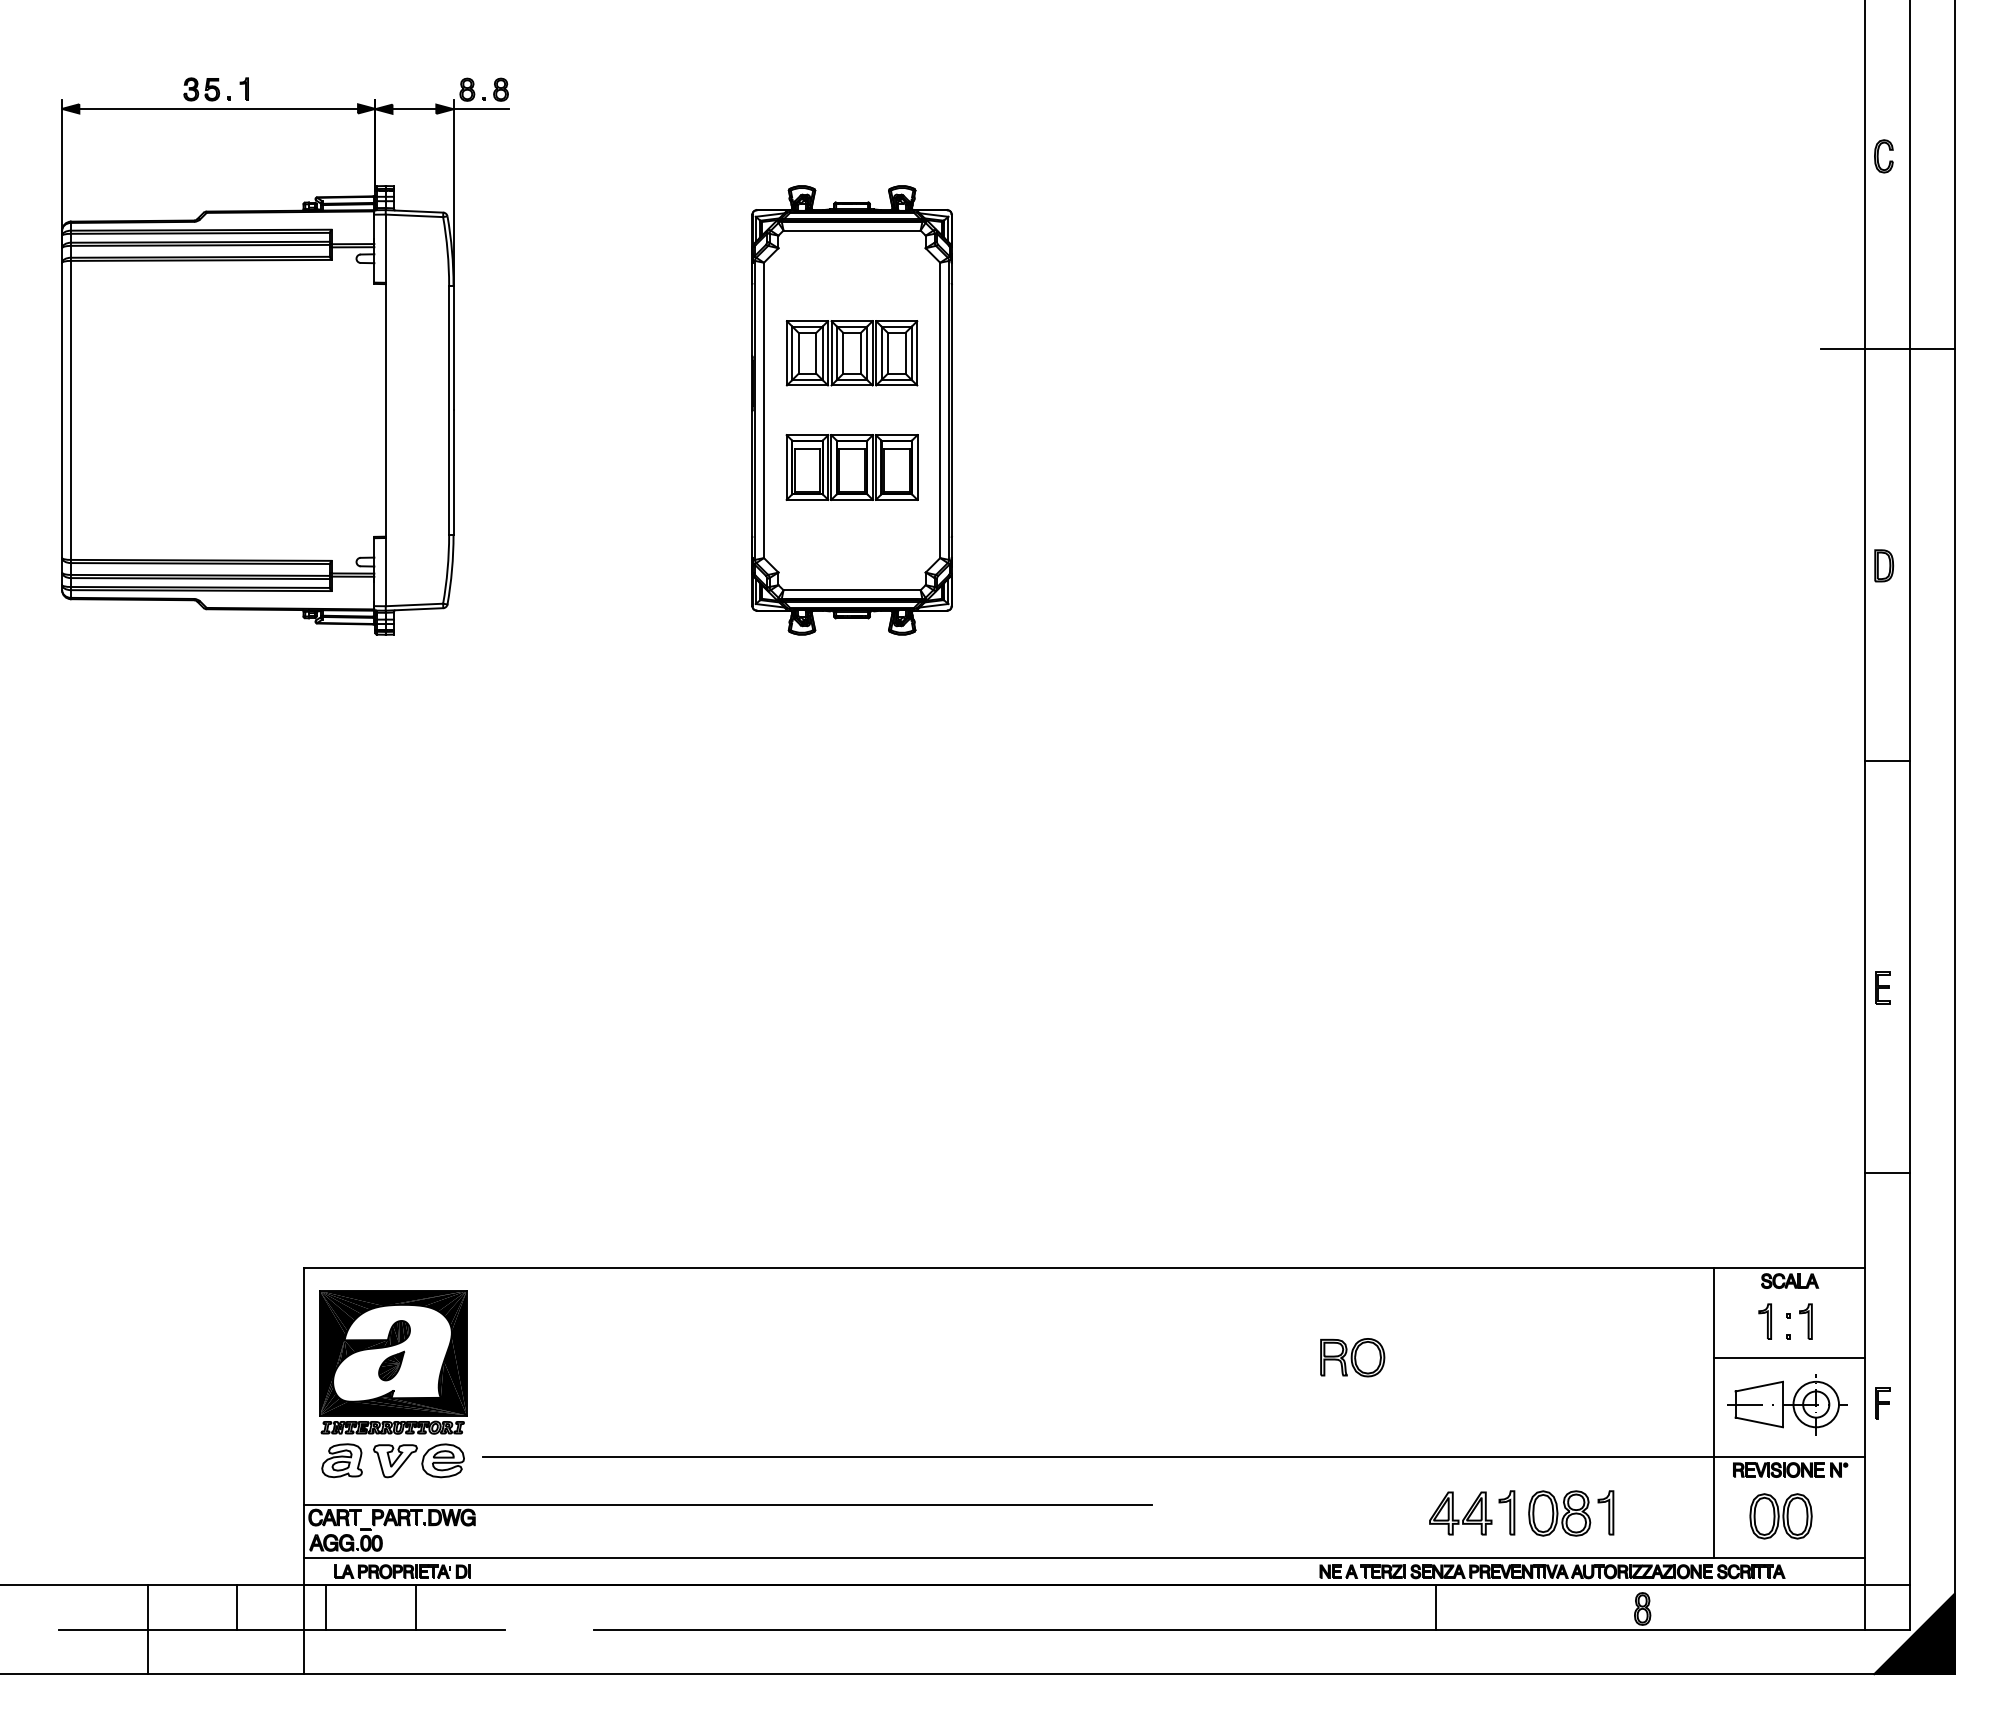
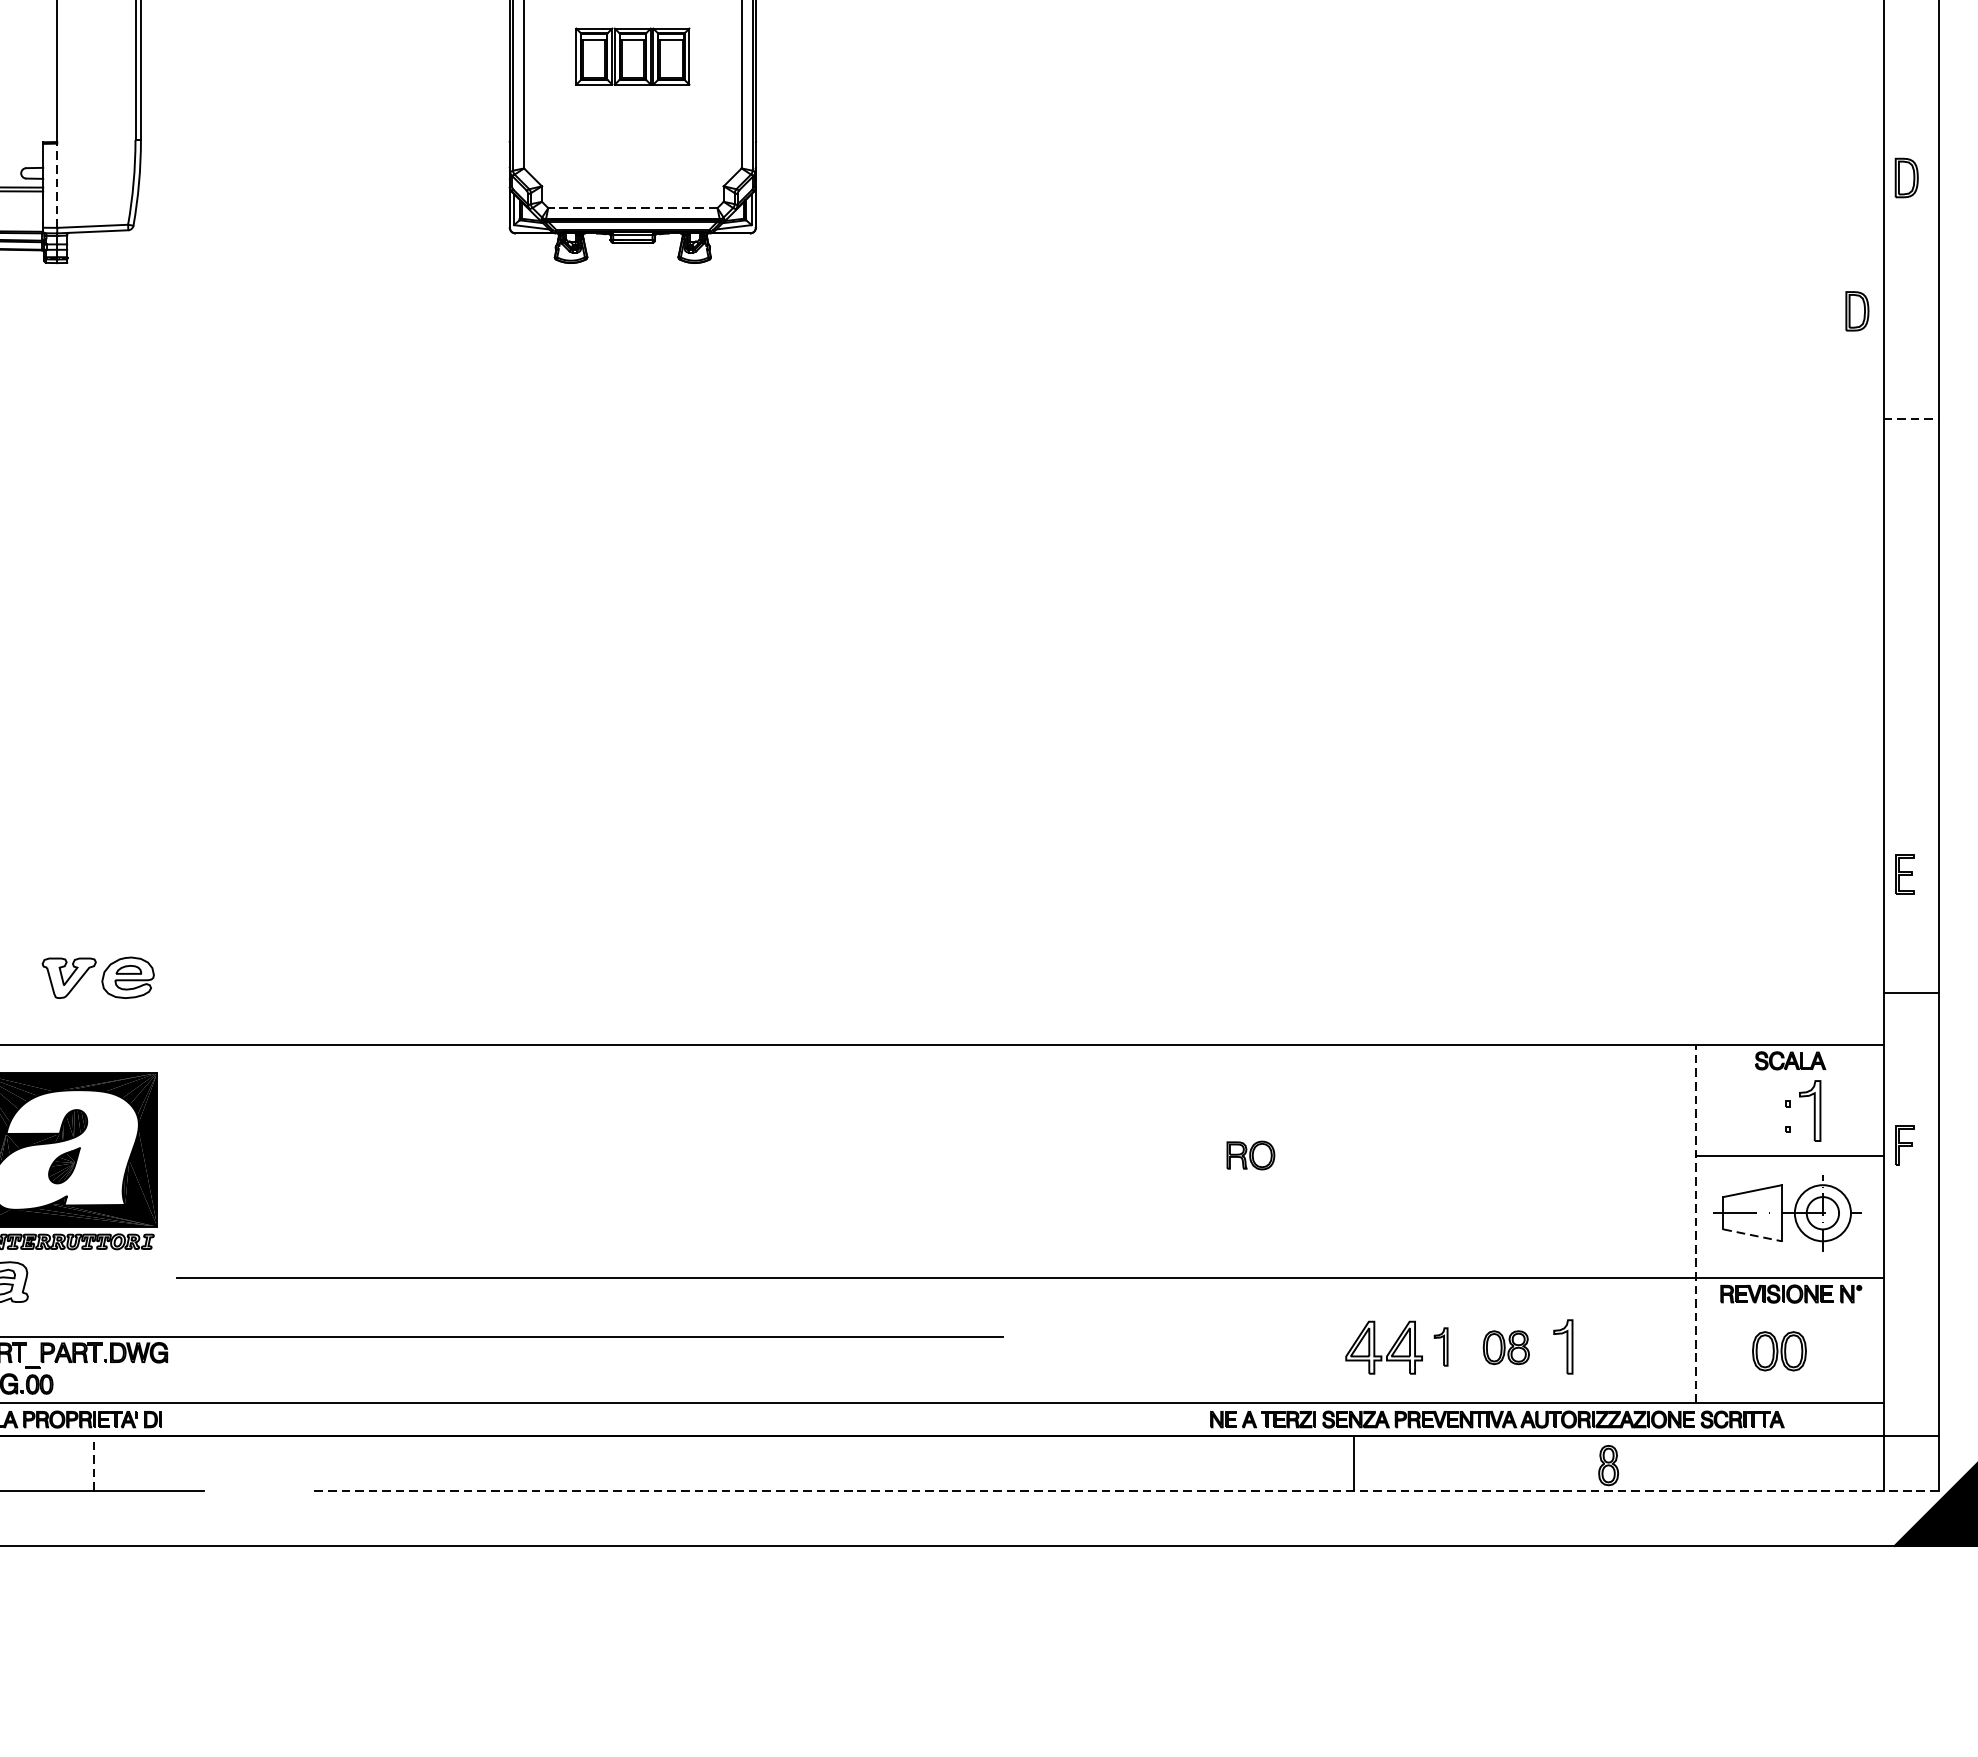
part: (851, 467) -> (632, 56), size x0.7
line: (385, 571) -> (56, 184), solid -> dashed
line: (852, 590) -> (633, 208), solid -> dashed
part: (1844, 673) -> (1857, 310), added
line: (1888, 761) -> (1912, 419), solid -> dashed
part: (1882, 987) -> (1904, 873), moved
line: (1887, 1173) -> (1910, 993), moved
part: (1764, 1321) -> (1759, 1110), removed
part: (1805, 1321) -> (1809, 1110), size x1.4
part: (1352, 1357) -> (1250, 1155), size x0.6
part: (1882, 1403) -> (1904, 1145), moved
line: (1713, 1413) -> (1696, 1224), solid -> dashed
line: (1759, 1422) -> (1752, 1235), solid -> dashed
part: (418, 1460) -> (97, 977), moved
part: (1506, 1512) -> (1440, 1346), size x0.7
part: (1559, 1513) -> (1506, 1347), size x0.6
part: (1780, 1516) -> (1778, 1351), size x0.7
line: (415, 1606) -> (93, 1462), solid -> dashed
line: (1251, 1629) -> (1125, 1490), solid -> dashed

